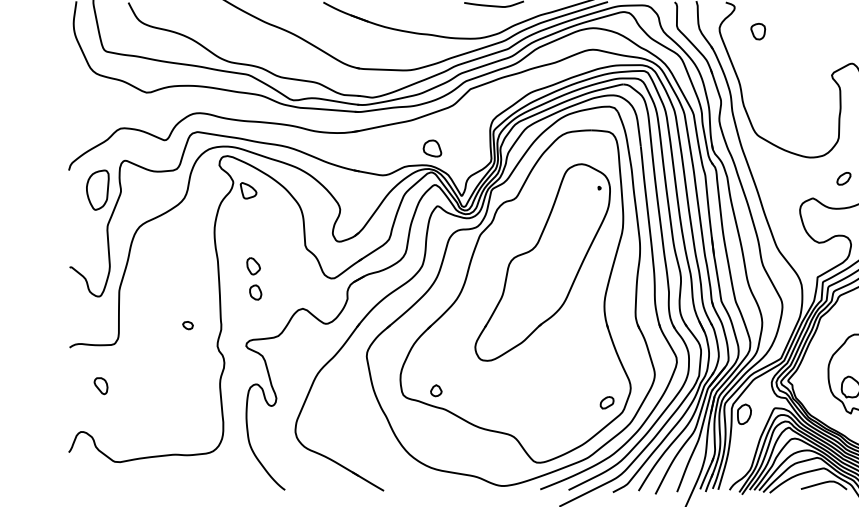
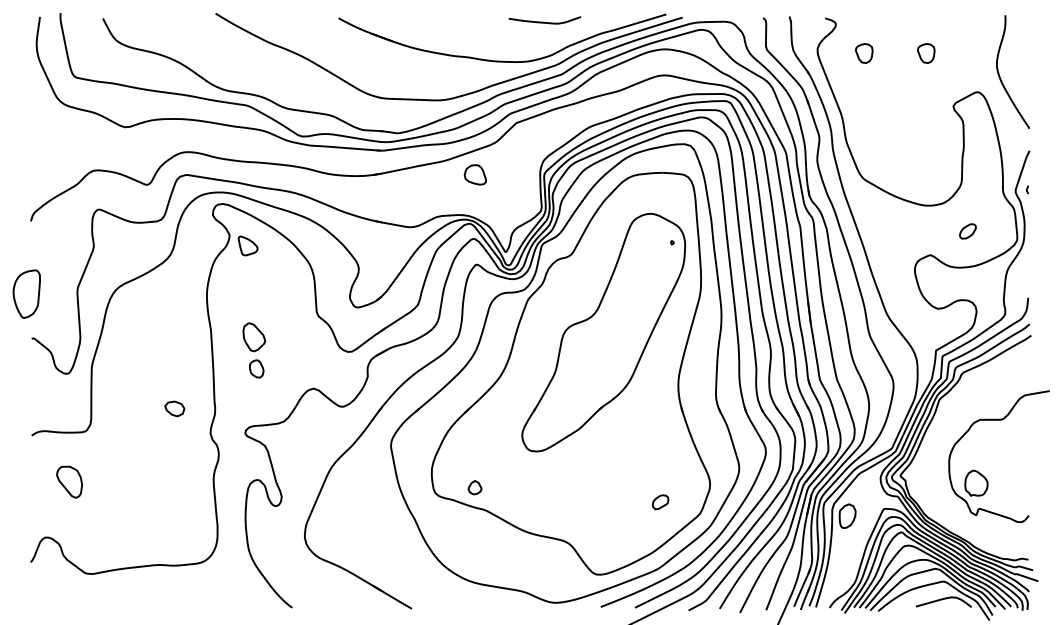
part: (809, 31) -> (926, 53), added
part: (431, 148) -> (474, 174), moved
part: (97, 189) -> (26, 293), moved
part: (253, 265) -> (253, 336), size x1.4
part: (187, 325) -> (174, 408), size x1.6
part: (100, 385) -> (69, 481), size x1.6
part: (607, 403) -> (660, 502), moved

